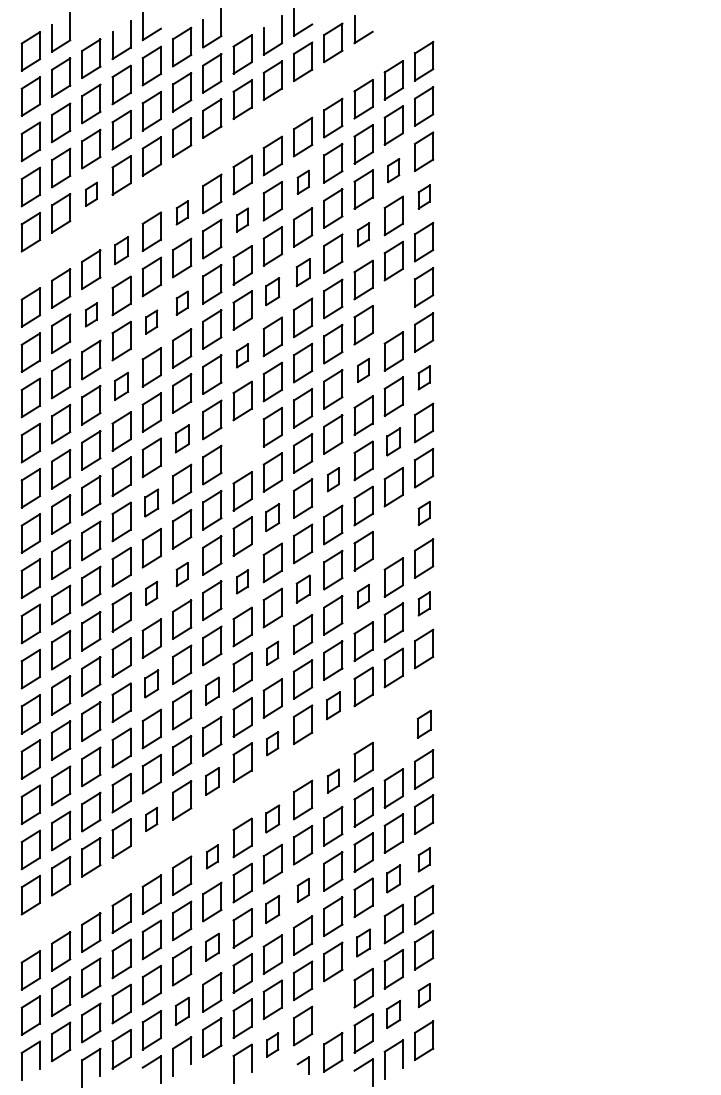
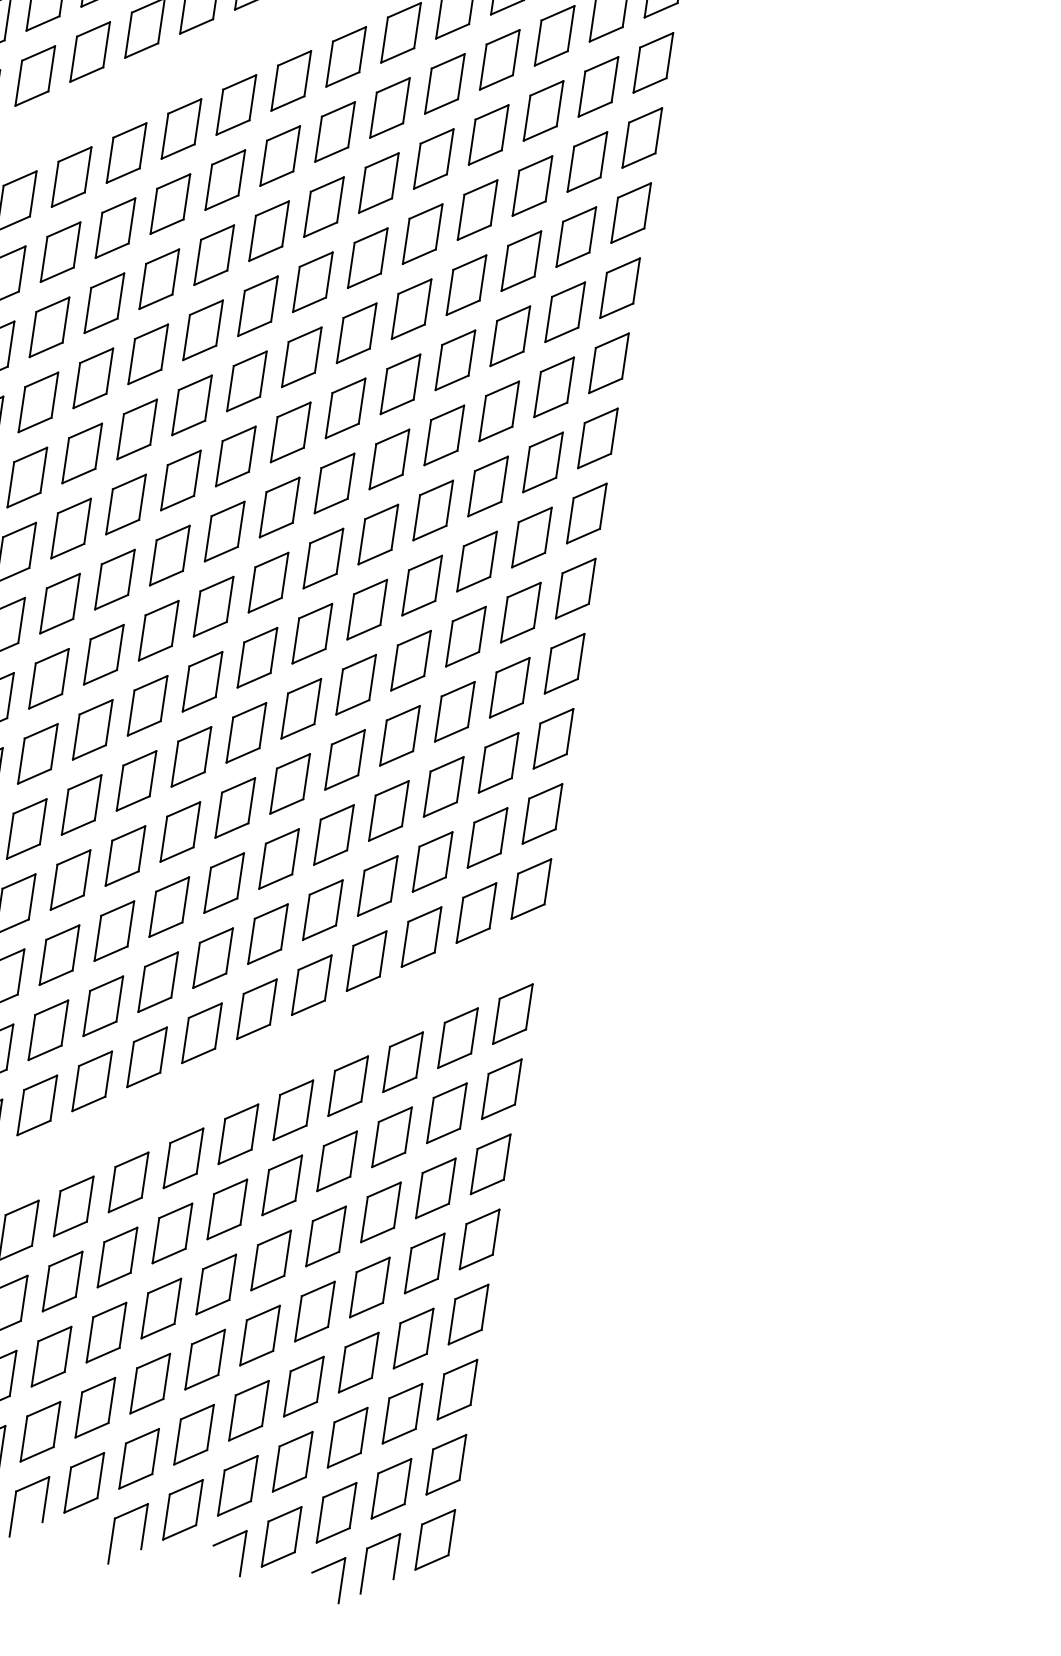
part: (393, 170) -> (597, 86), size x1.67
part: (303, 182) -> (445, 84), size x1.67
part: (91, 194) -> (90, 52), size x1.67
part: (424, 196) -> (643, 137), size x1.67
part: (182, 212) -> (237, 104), size x1.67
part: (242, 219) -> (335, 130), size x1.67
part: (363, 234) -> (532, 185), size x1.67
part: (121, 250) -> (126, 152), size x1.43
part: (303, 272) -> (423, 233), size x1.43
part: (272, 291) -> (367, 257), size x1.43
part: (182, 302) -> (215, 254), size x1.67
part: (393, 306) -> (564, 312), added
part: (91, 314) -> (60, 251), size x1.67
part: (151, 321) -> (158, 278), size x1.67
part: (242, 355) -> (301, 356), size x1.67
part: (363, 370) -> (499, 411), size x1.67
part: (424, 377) -> (598, 438), size x1.67
part: (121, 386) -> (93, 378), size x1.43
part: (182, 438) -> (181, 480), size x1.43
part: (393, 441) -> (531, 536), size x1.43
part: (242, 445) -> (279, 506), added
part: (333, 479) -> (422, 585), size x1.67
part: (151, 502) -> (114, 578), size x1.43
part: (424, 513) -> (565, 663), size x1.67
part: (272, 517) -> (311, 633), size x1.43
part: (393, 532) -> (509, 687), added
part: (182, 574) -> (148, 705), size x1.67
part: (242, 581) -> (246, 732), size x1.67
part: (303, 588) -> (345, 758), size x1.43
part: (151, 593) -> (92, 729), size x1.67
part: (363, 596) -> (443, 786), size x1.67
part: (424, 603) -> (543, 813), size x1.67
part: (272, 653) -> (278, 859), size x1.67
part: (151, 683) -> (70, 879), size x1.43
part: (212, 690) -> (169, 906), size x1.43
part: (333, 705) -> (367, 960), size x1.43
part: (424, 724) -> (513, 1014), size x1.43
part: (272, 743) -> (256, 1008), size x1.67
part: (393, 743) -> (457, 1038), added
part: (333, 780) -> (348, 1085), size x1.67
part: (212, 781) -> (147, 1057), size x1.43
part: (272, 818) -> (237, 1133), size x1.43
part: (151, 819) -> (36, 1105), size x1.67
part: (212, 856) -> (128, 1181), size x1.67
part: (424, 859) -> (480, 1238), size x1.67
part: (393, 878) -> (424, 1262), size x1.43
part: (303, 890) -> (271, 1260), size x1.67
part: (272, 909) -> (215, 1284), size x1.43
part: (363, 942) -> (358, 1361), size x1.43
part: (212, 947) -> (106, 1333), size x1.43
part: (424, 995) -> (447, 1464), size x1.67
part: (333, 1006) -> (293, 1460), added
part: (182, 1011) -> (41, 1432), size x1.43
part: (393, 1014) -> (390, 1488), size x1.43
part: (272, 1044) -> (182, 1508), size x1.67
part: (303, 1065) -> (228, 1551), size x1.67

